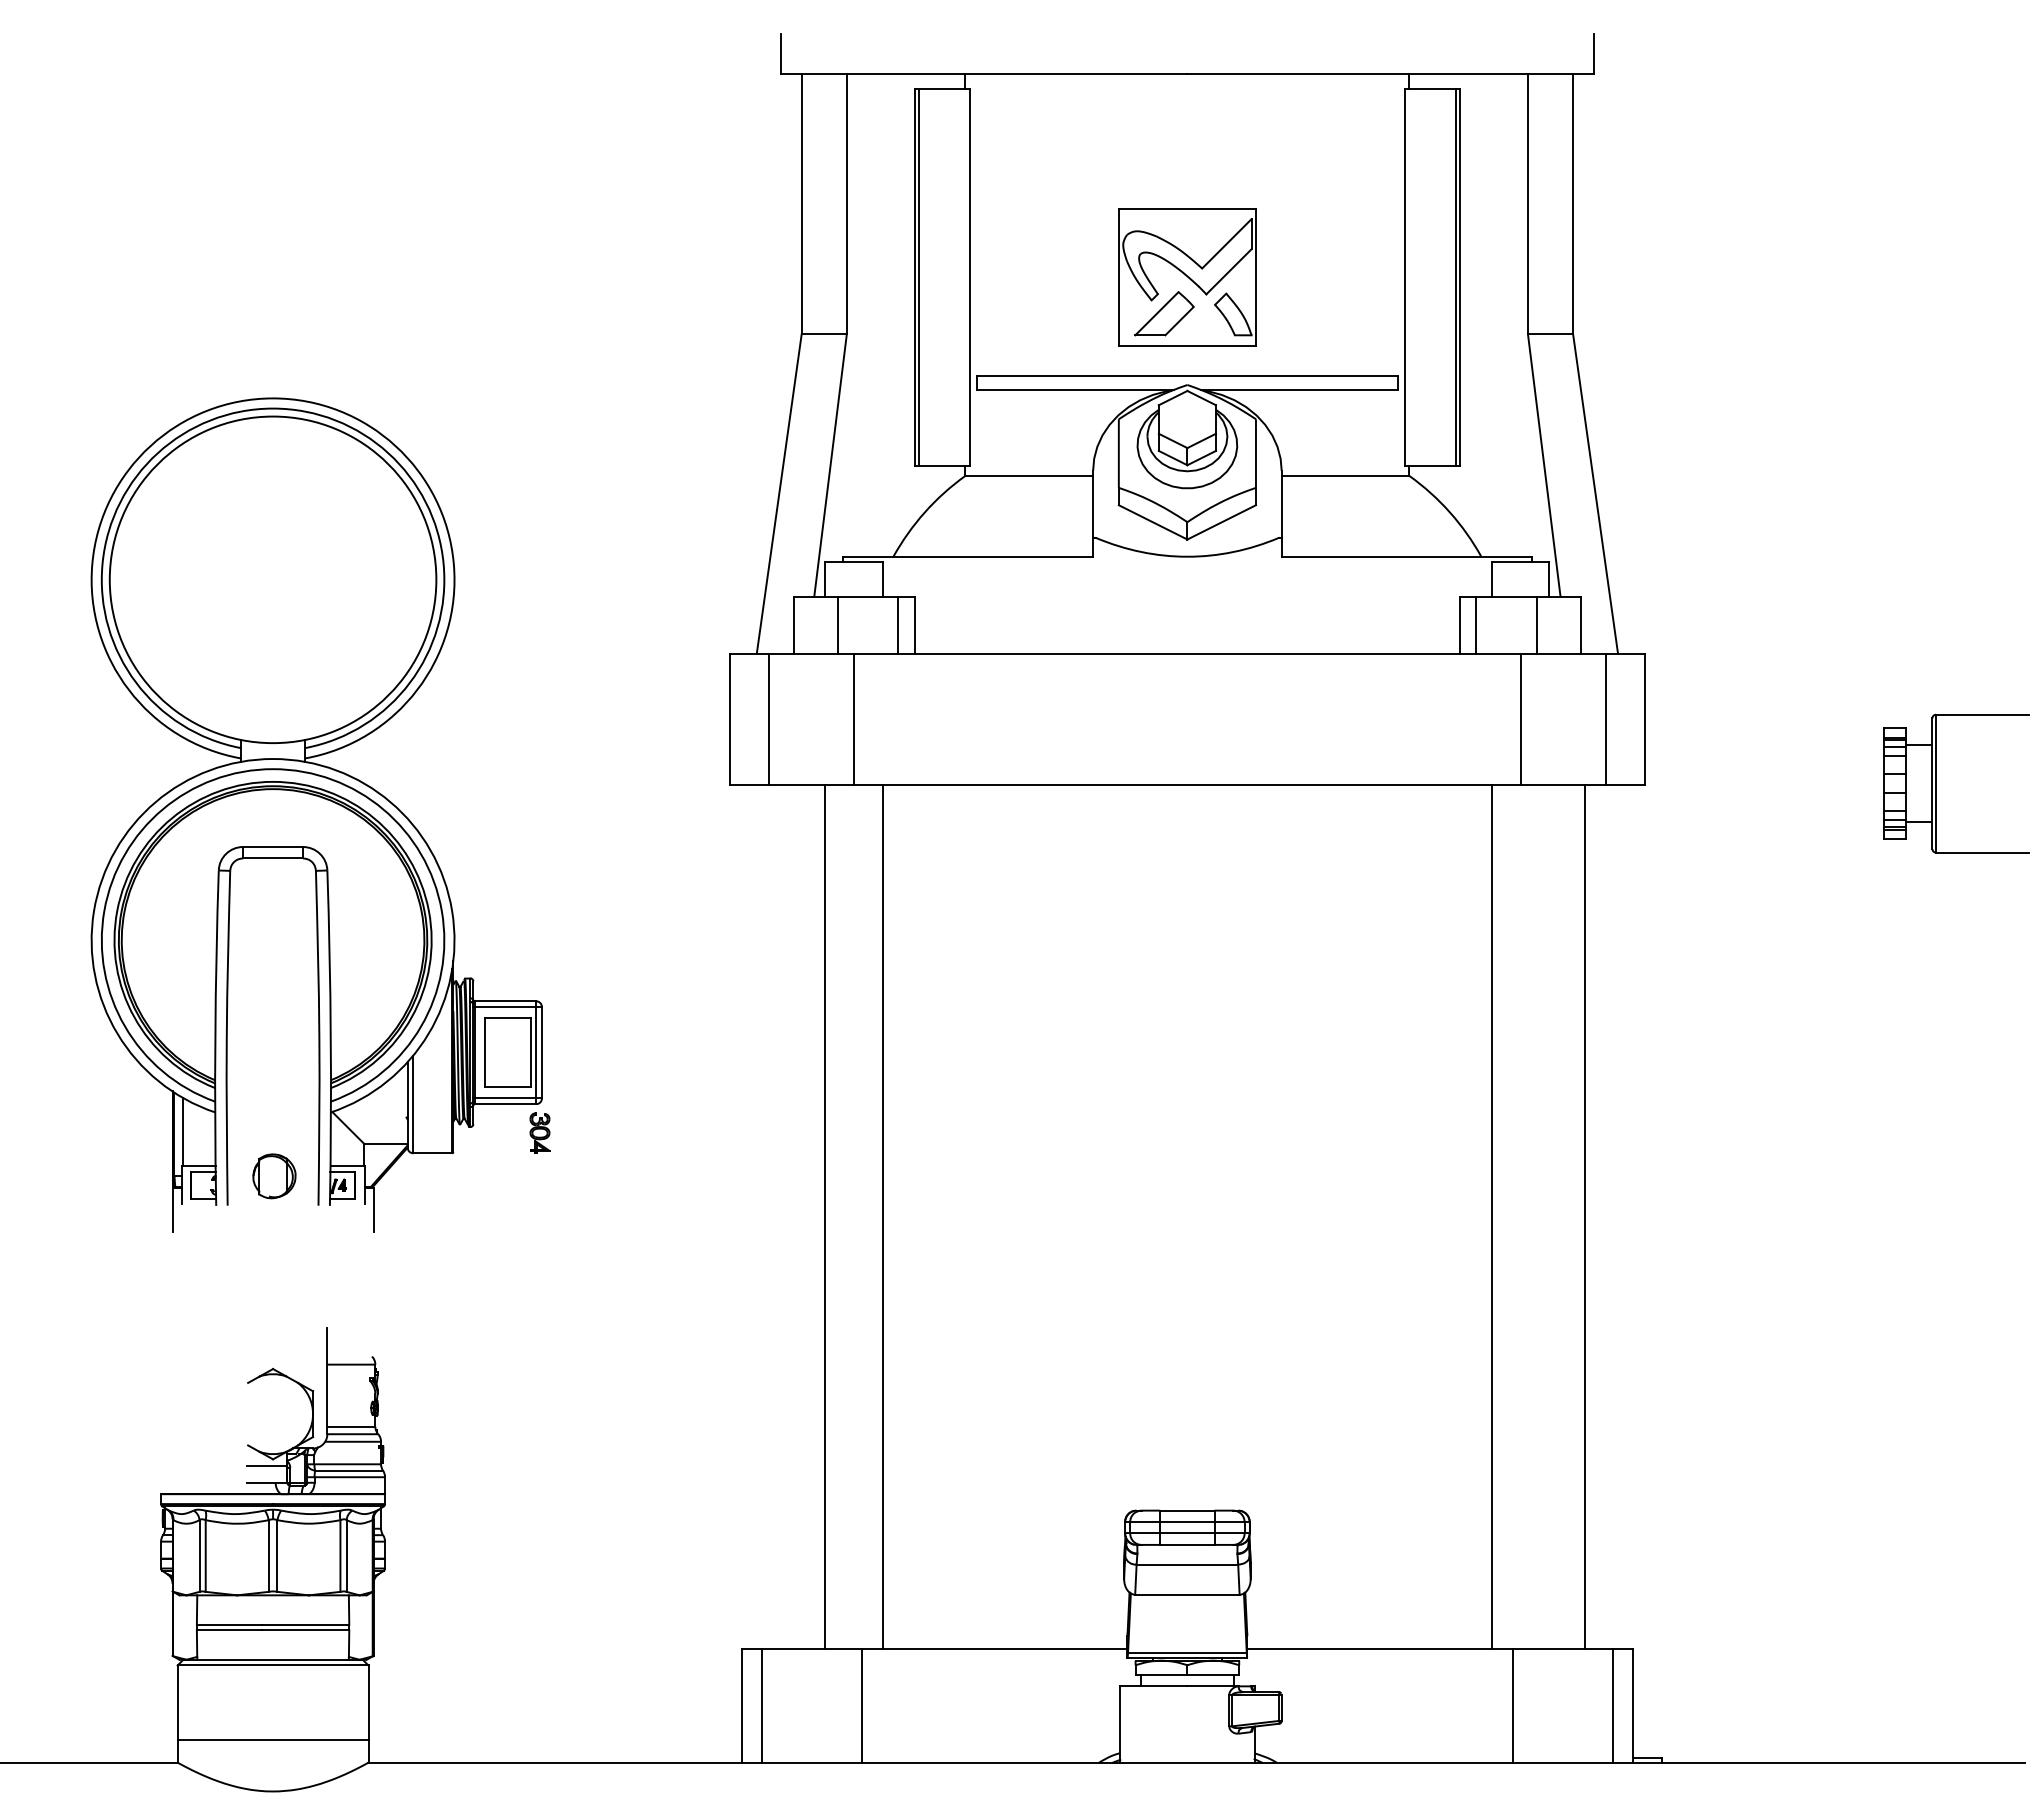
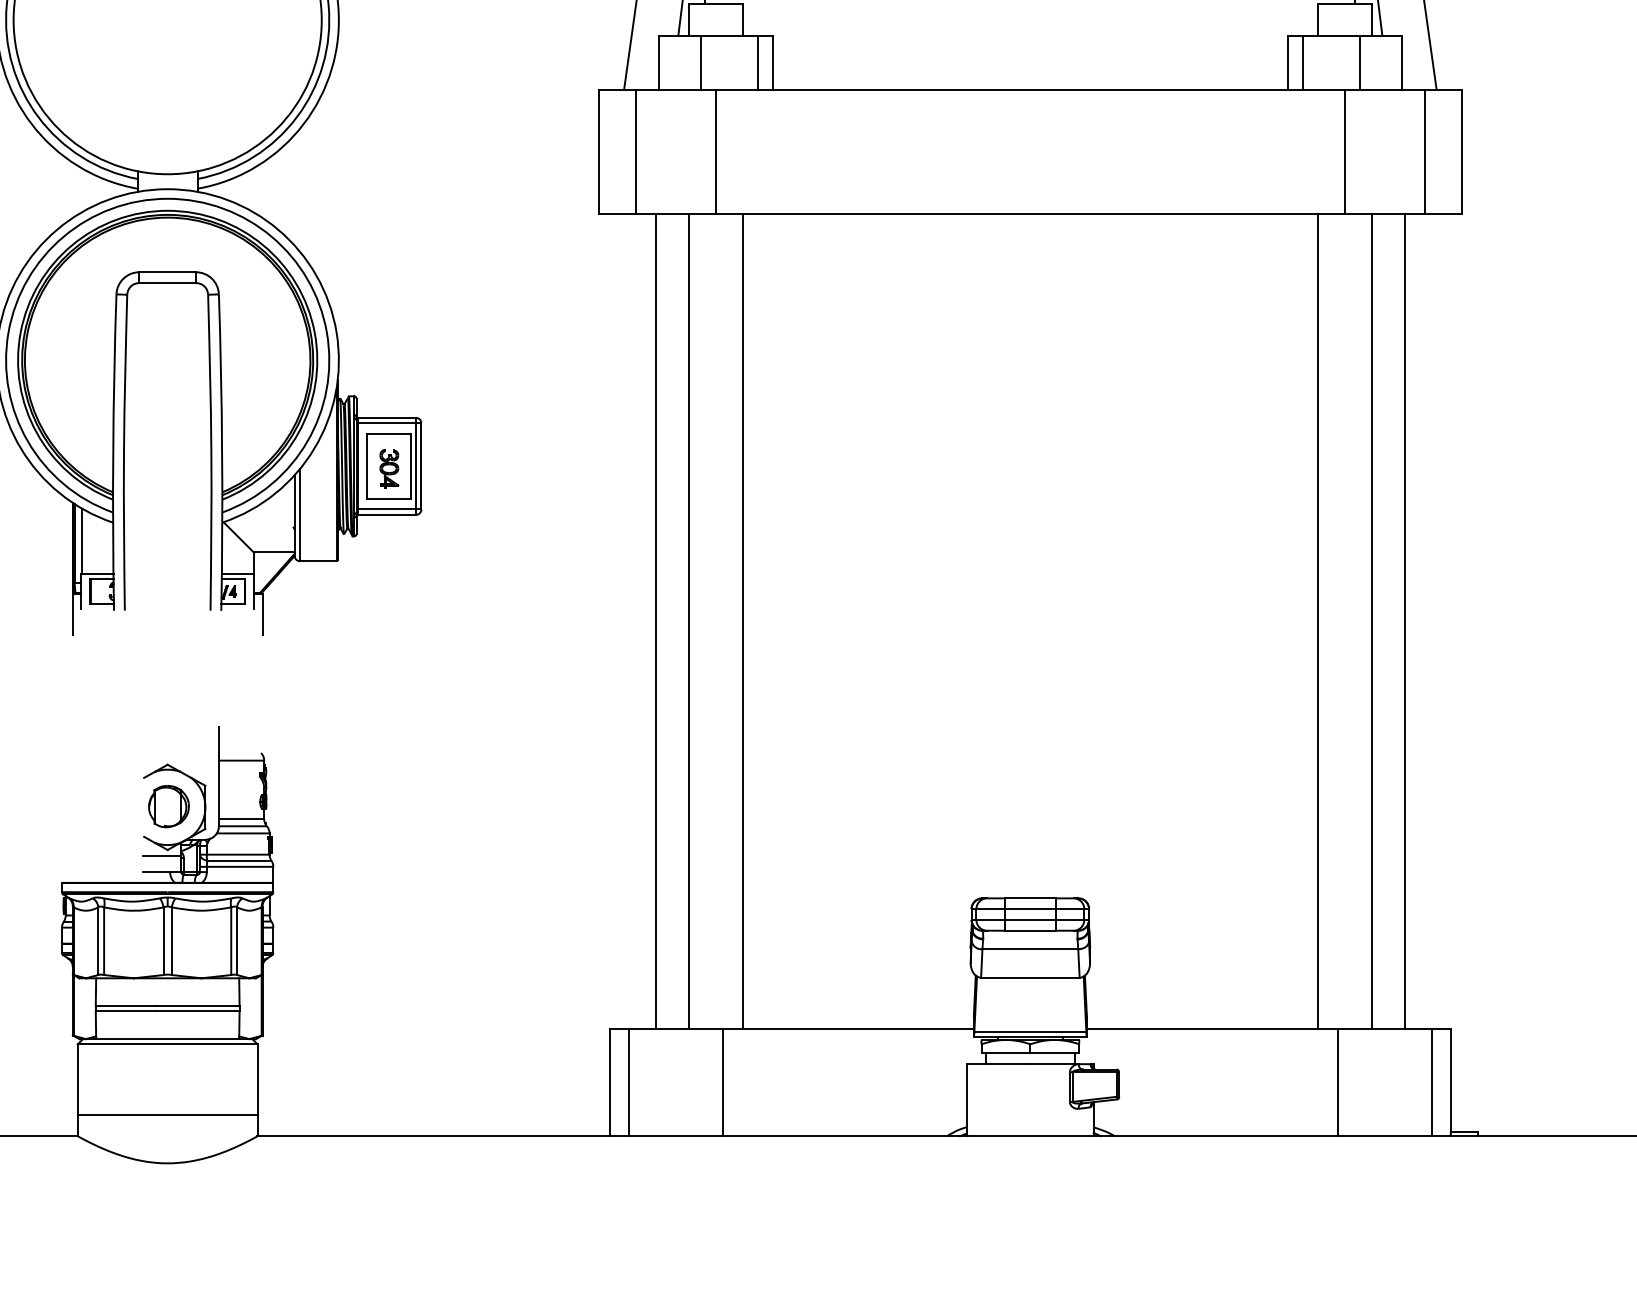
part: (539, 1132) -> (388, 468), moved
part: (274, 1176) -> (169, 806), moved
line: (790, 1217) -> (655, 621), added
line: (1549, 1217) -> (1371, 621), added

